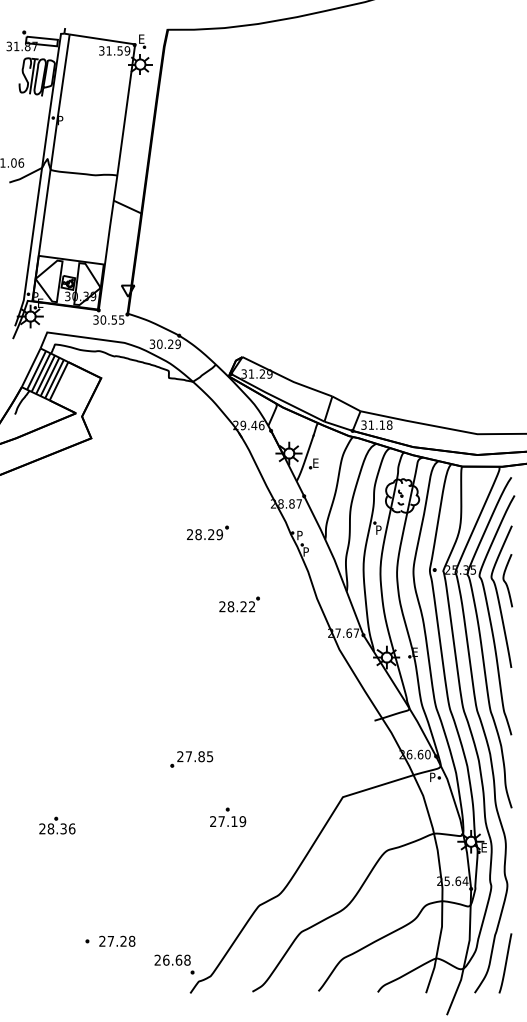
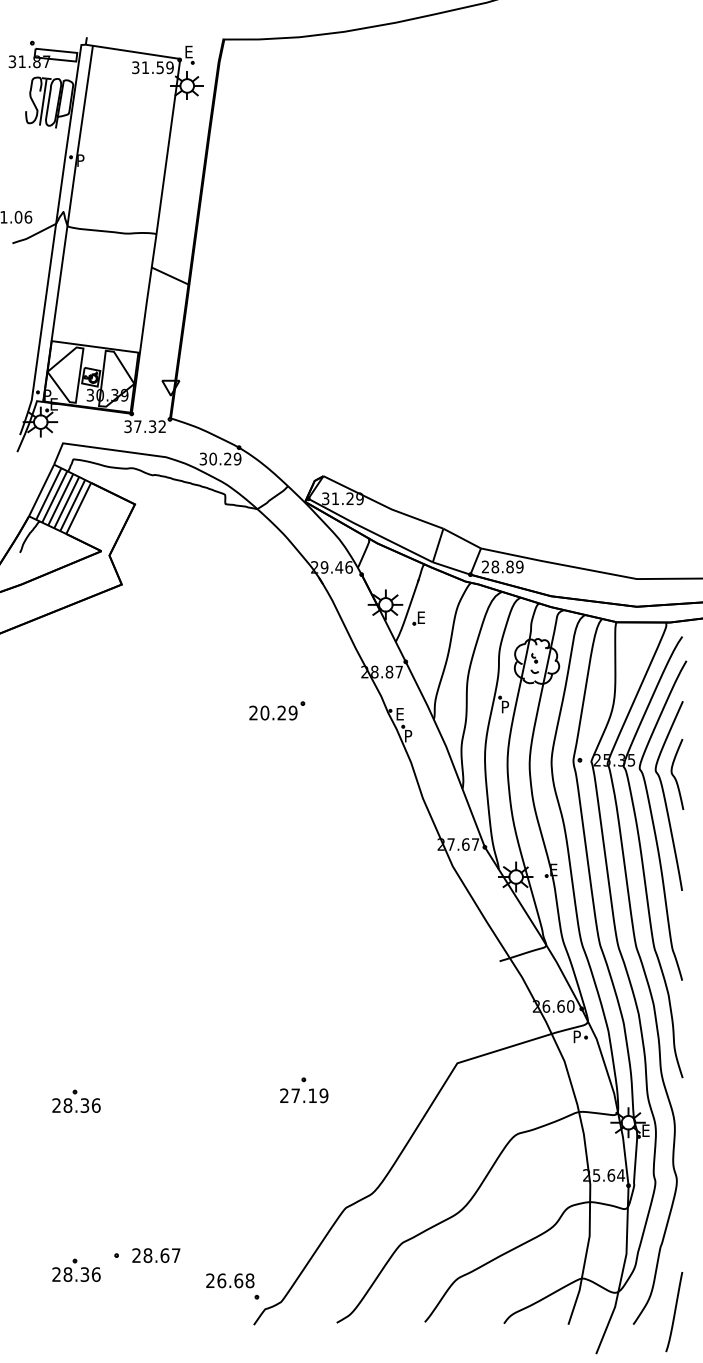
text: (112, 319) -> (149, 426), 30.55 -> 37.32
text: (376, 424) -> (502, 566), 31.18 -> 28.89
text: (198, 534) -> (264, 713), 28.29 -> 20.29
text: (300, 535) -> (400, 714), P -> E
part: (239, 604) -> (319, 806), removed
part: (191, 759) -> (255, 1012), removed
text: (121, 941) -> (161, 1255), 27.28 -> 28.67
part: (57, 951) -> (76, 1269), added
curve: (505, 963) -> (674, 1312), moved

